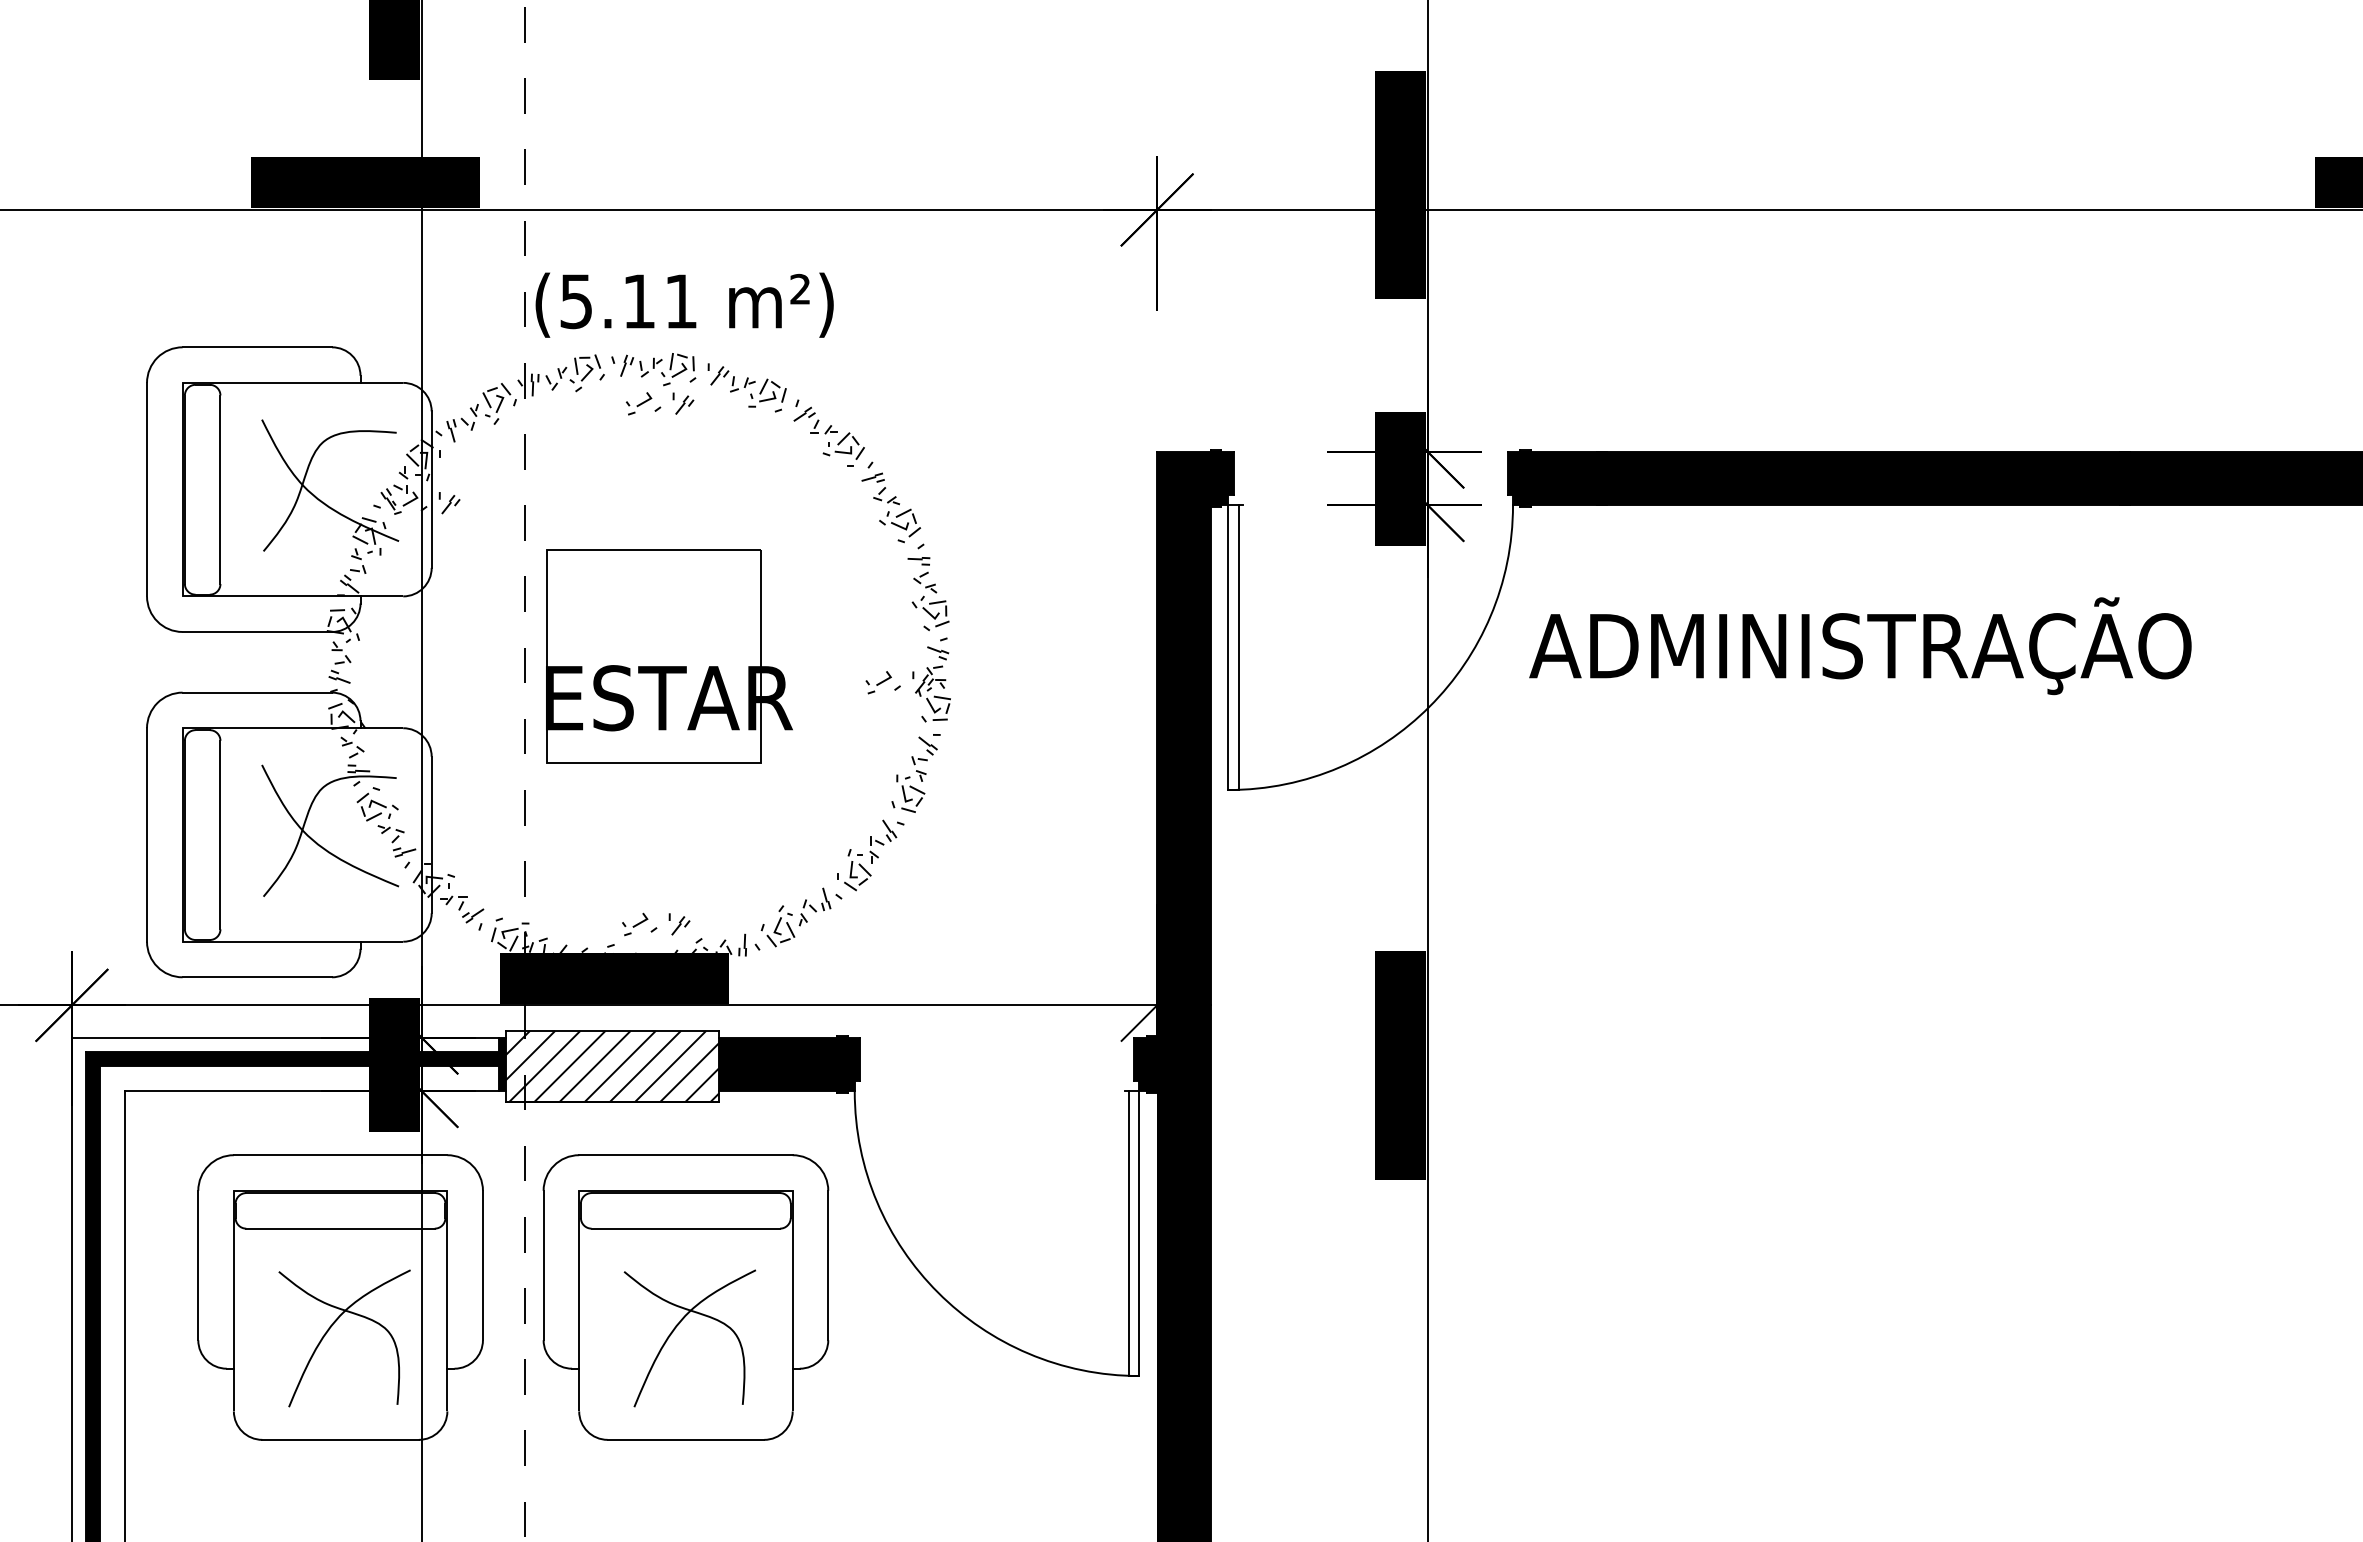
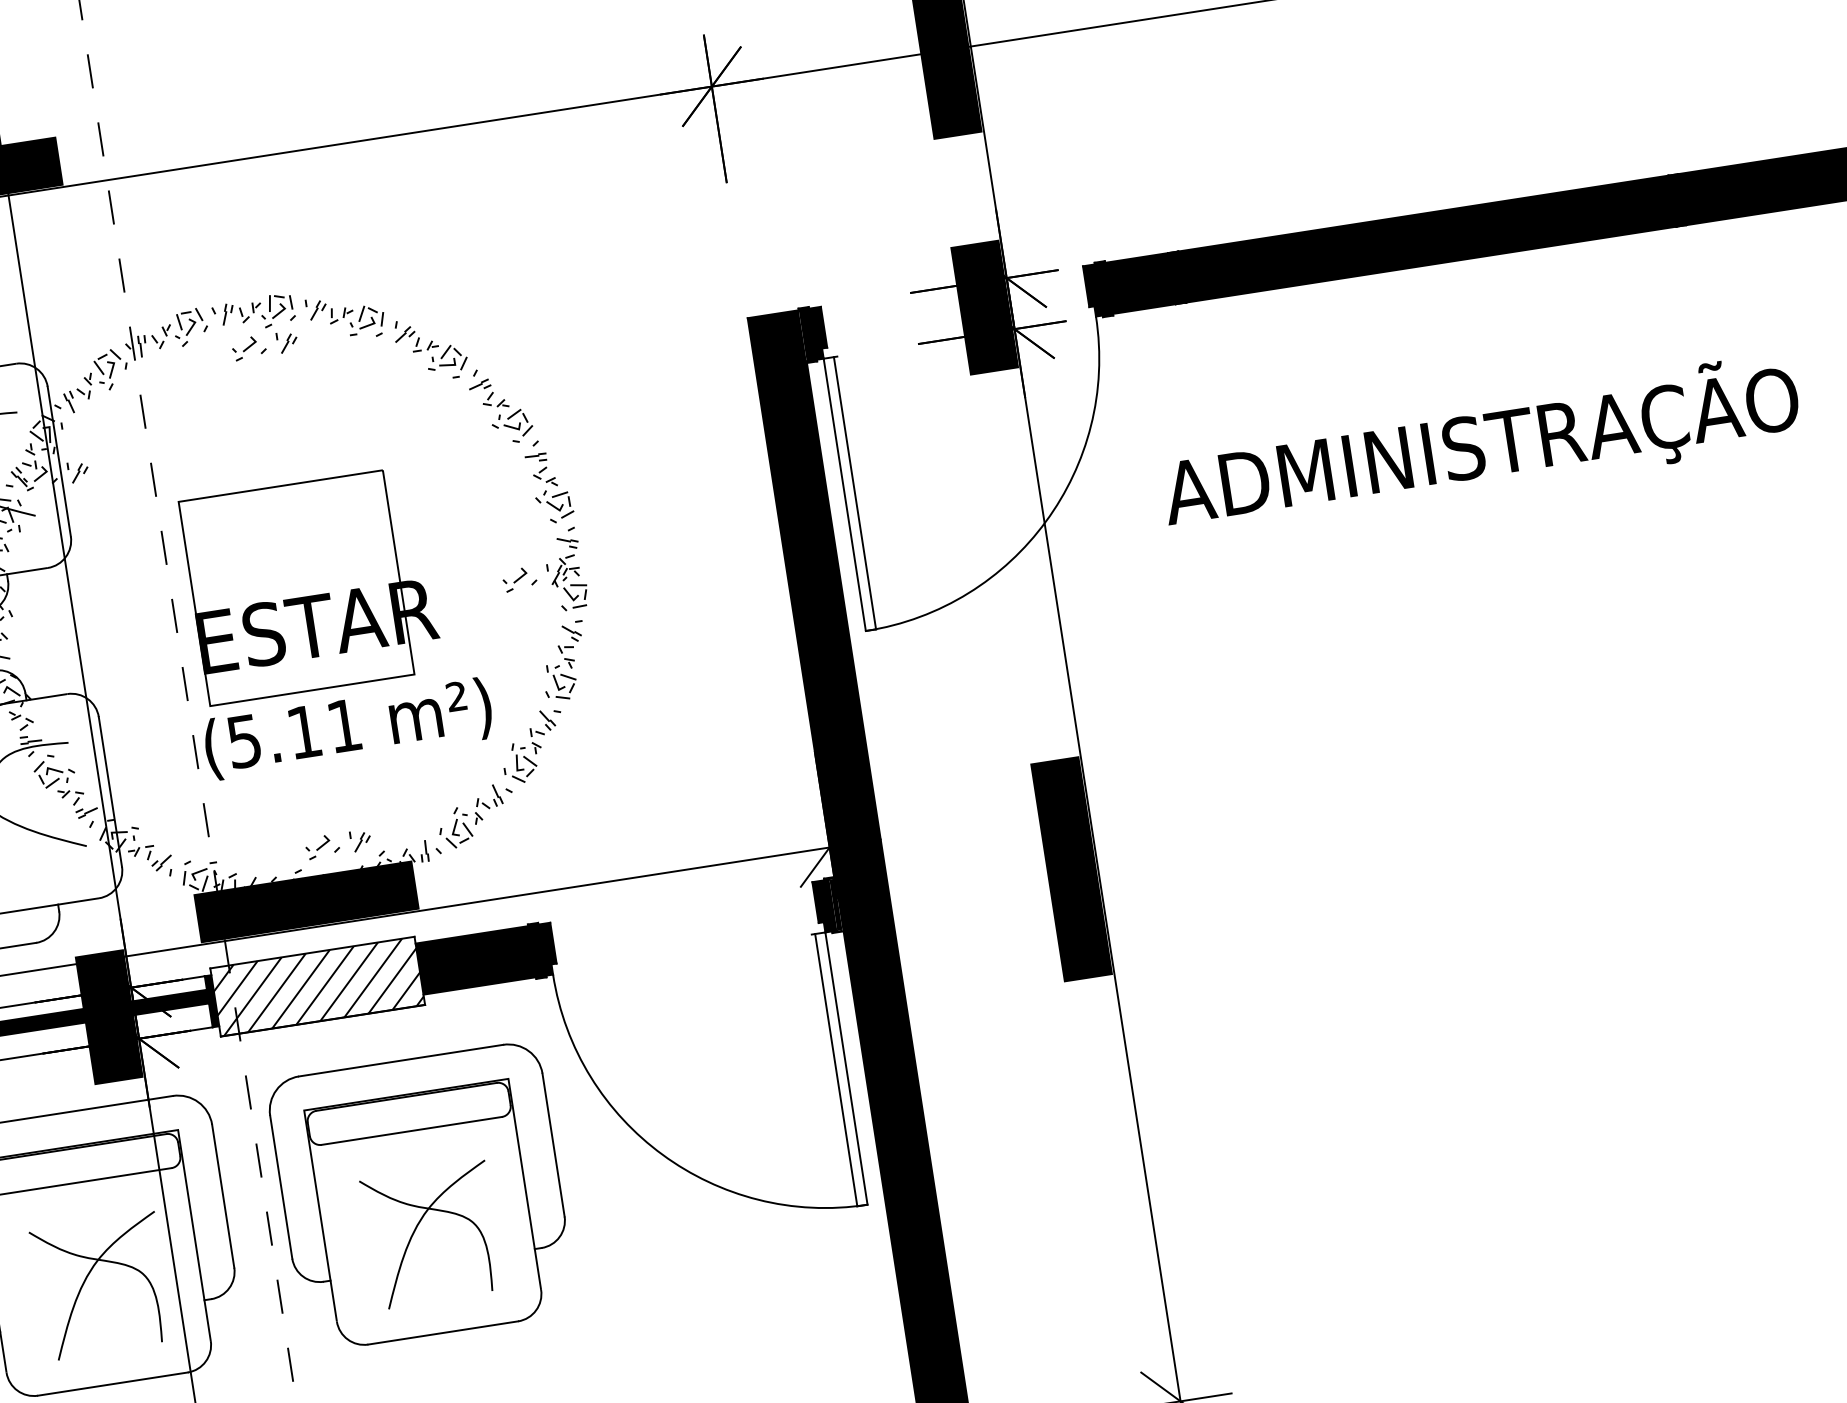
text: (684, 304) -> (348, 728), moved
text: (1860, 646) -> (1480, 446), moved

